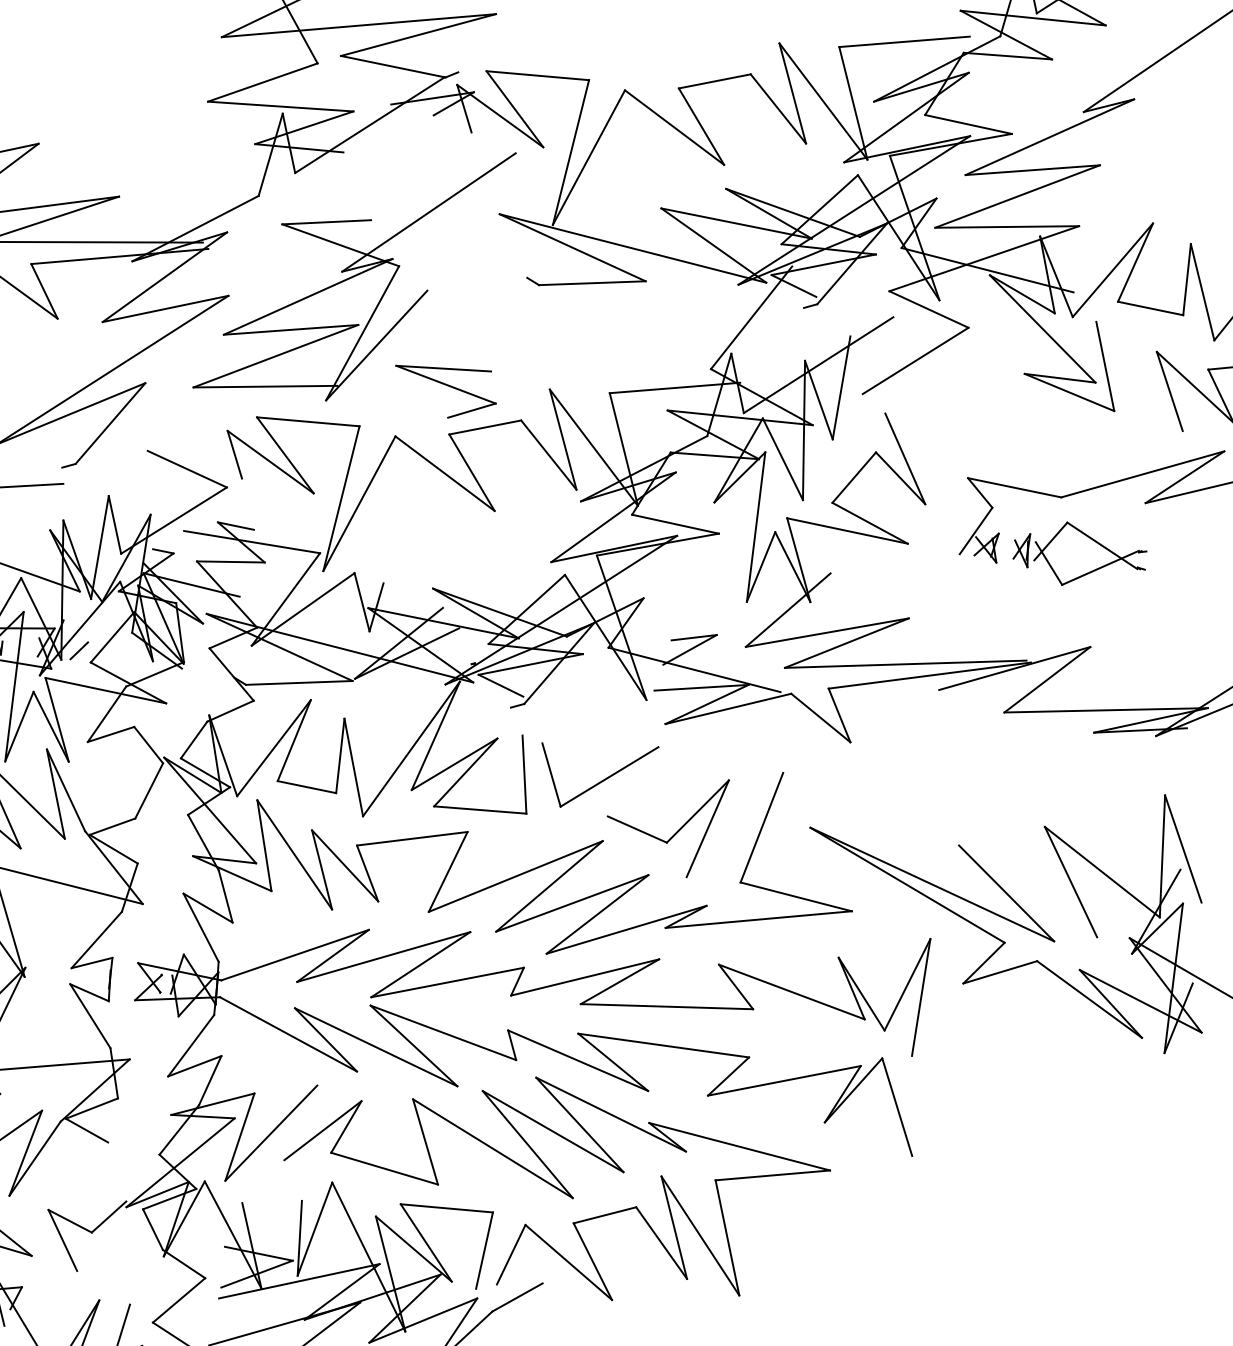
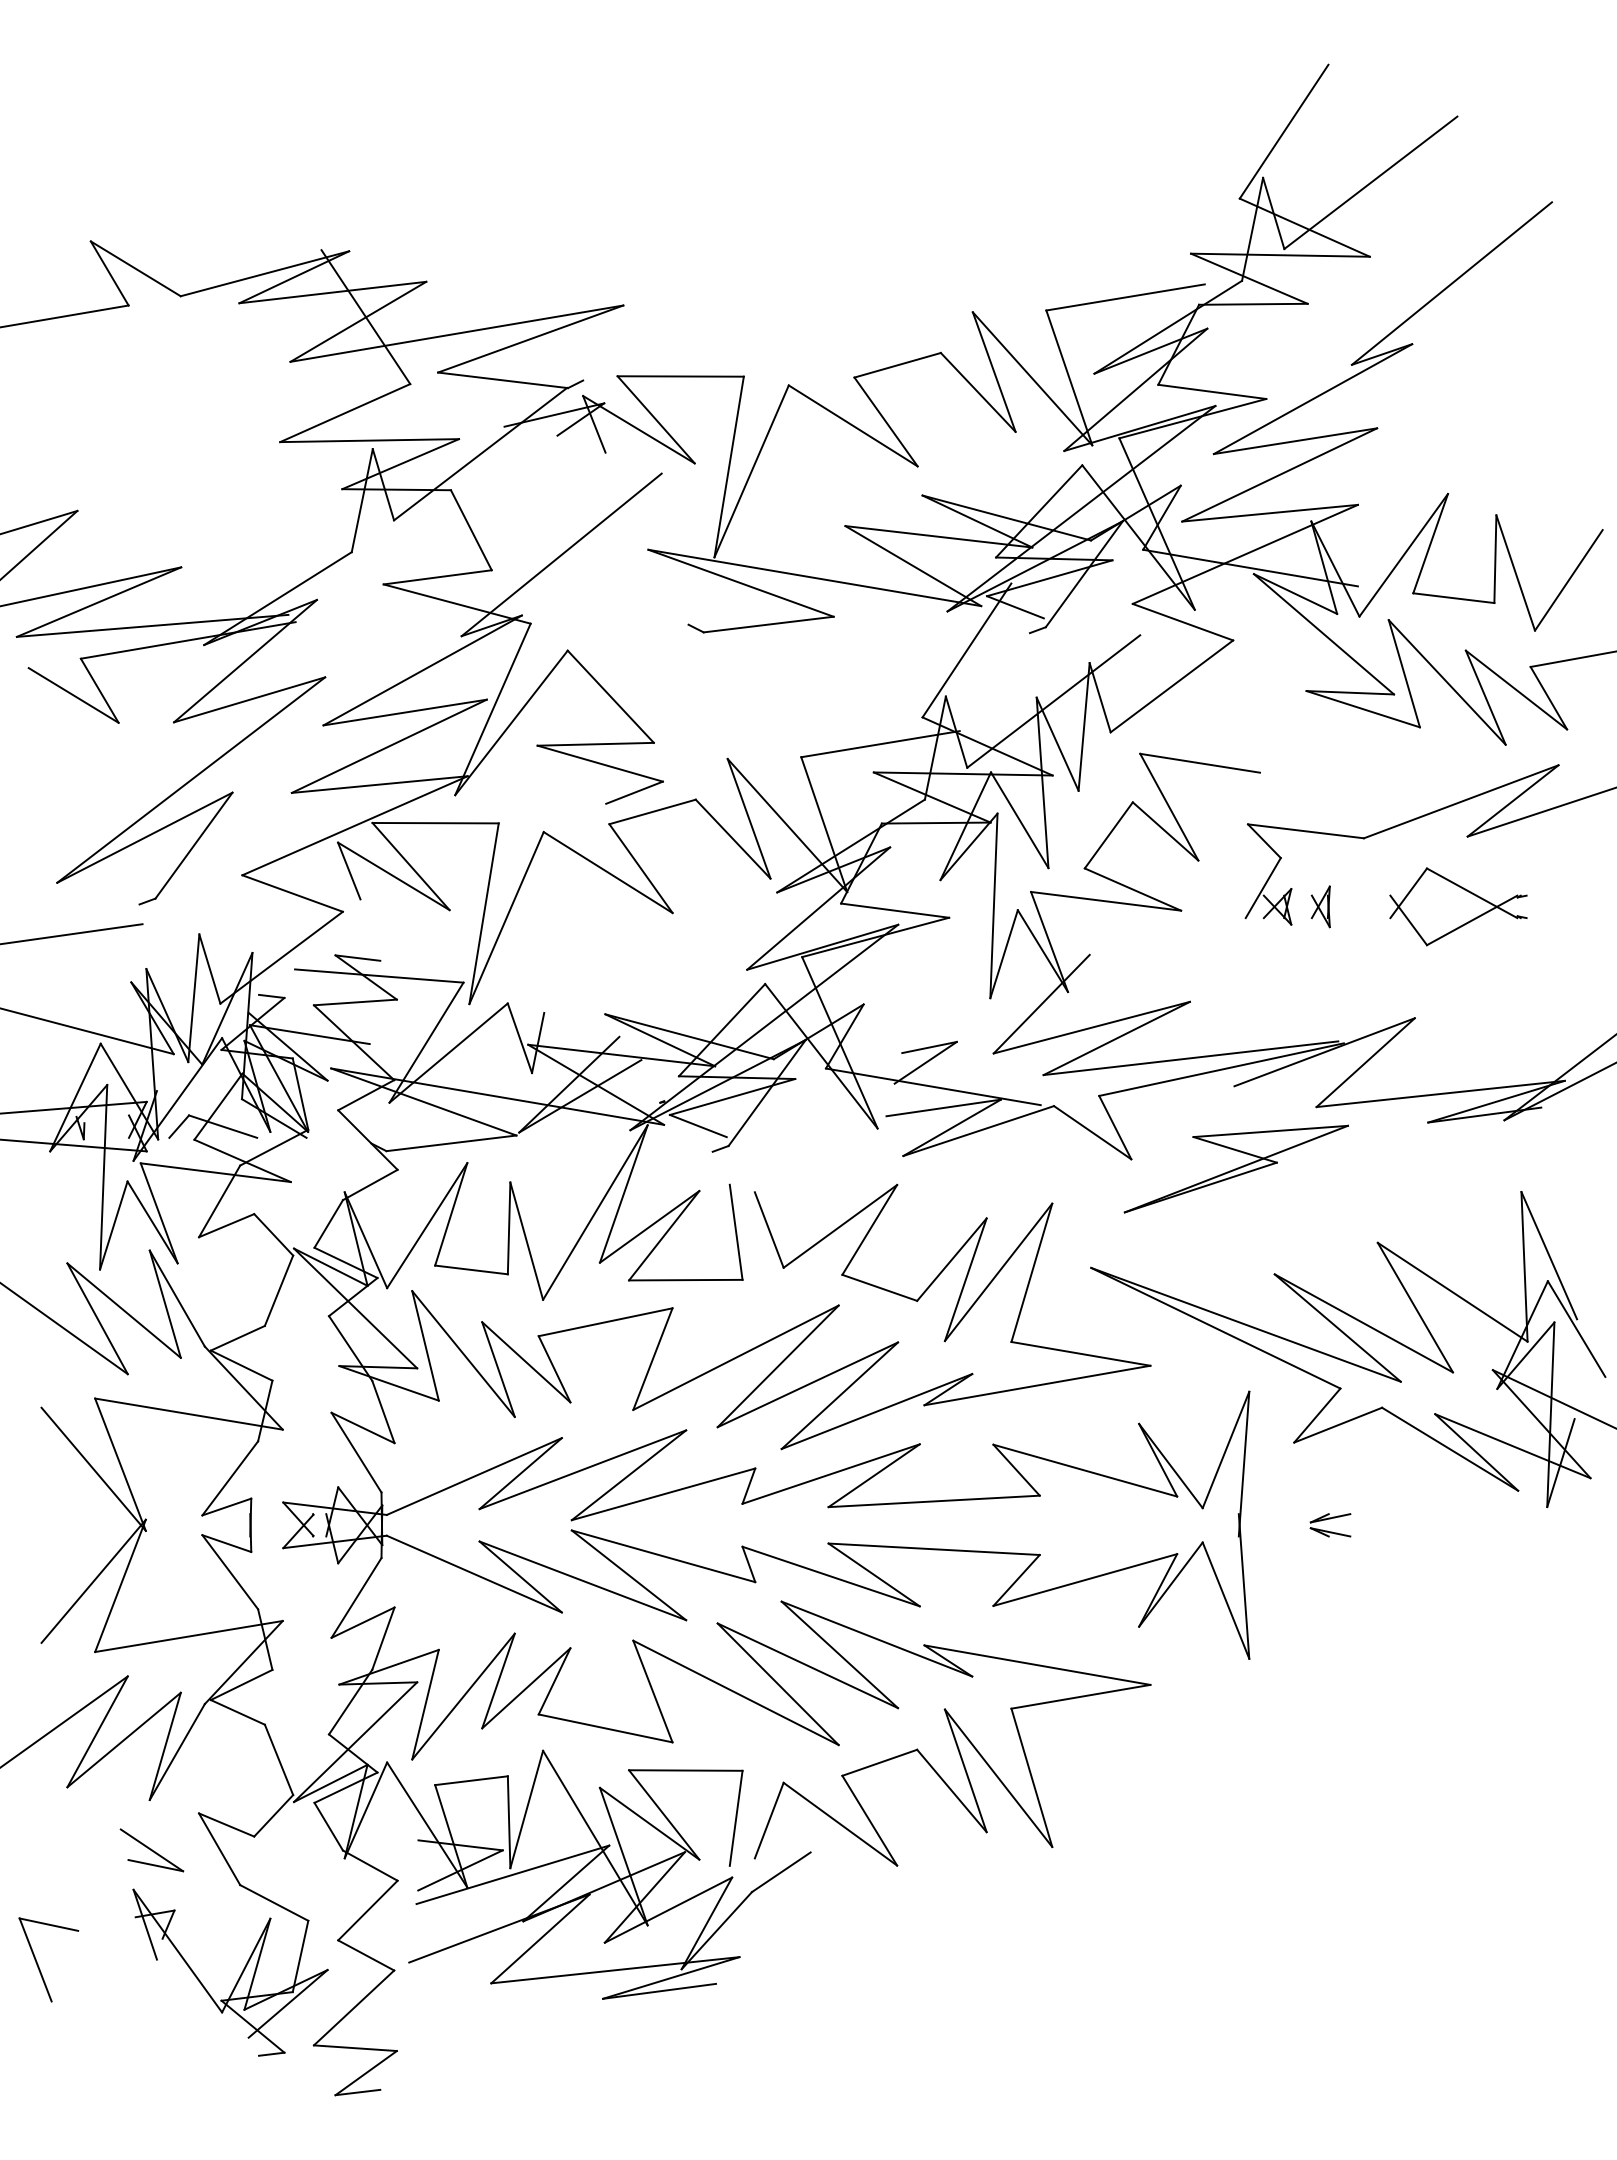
line: (356, 186) -> (470, 530), added
line: (458, 330) -> (610, 696), added
line: (856, 365) -> (1099, 697), added
line: (1138, 376) -> (1446, 682), added
line: (242, 418) -> (354, 825), added
line: (933, 424) -> (1200, 762), added
part: (1090, 555) -> (1458, 906), moved
line: (115, 653) -> (223, 1126), added
part: (934, 756) -> (1235, 1168), added
line: (632, 781) -> (869, 1229), added
line: (734, 825) -> (998, 1272), added
line: (1027, 891) -> (1363, 1323), added
line: (1200, 910) -> (1576, 1328), added
part: (987, 1053) -> (1330, 1525), added
line: (912, 1096) -> (1243, 1586), added
line: (300, 1122) -> (498, 1680), added
line: (116, 1171) -> (278, 1759), added
line: (272, 1201) -> (471, 1780), added
line: (103, 1287) -> (274, 1902), added

